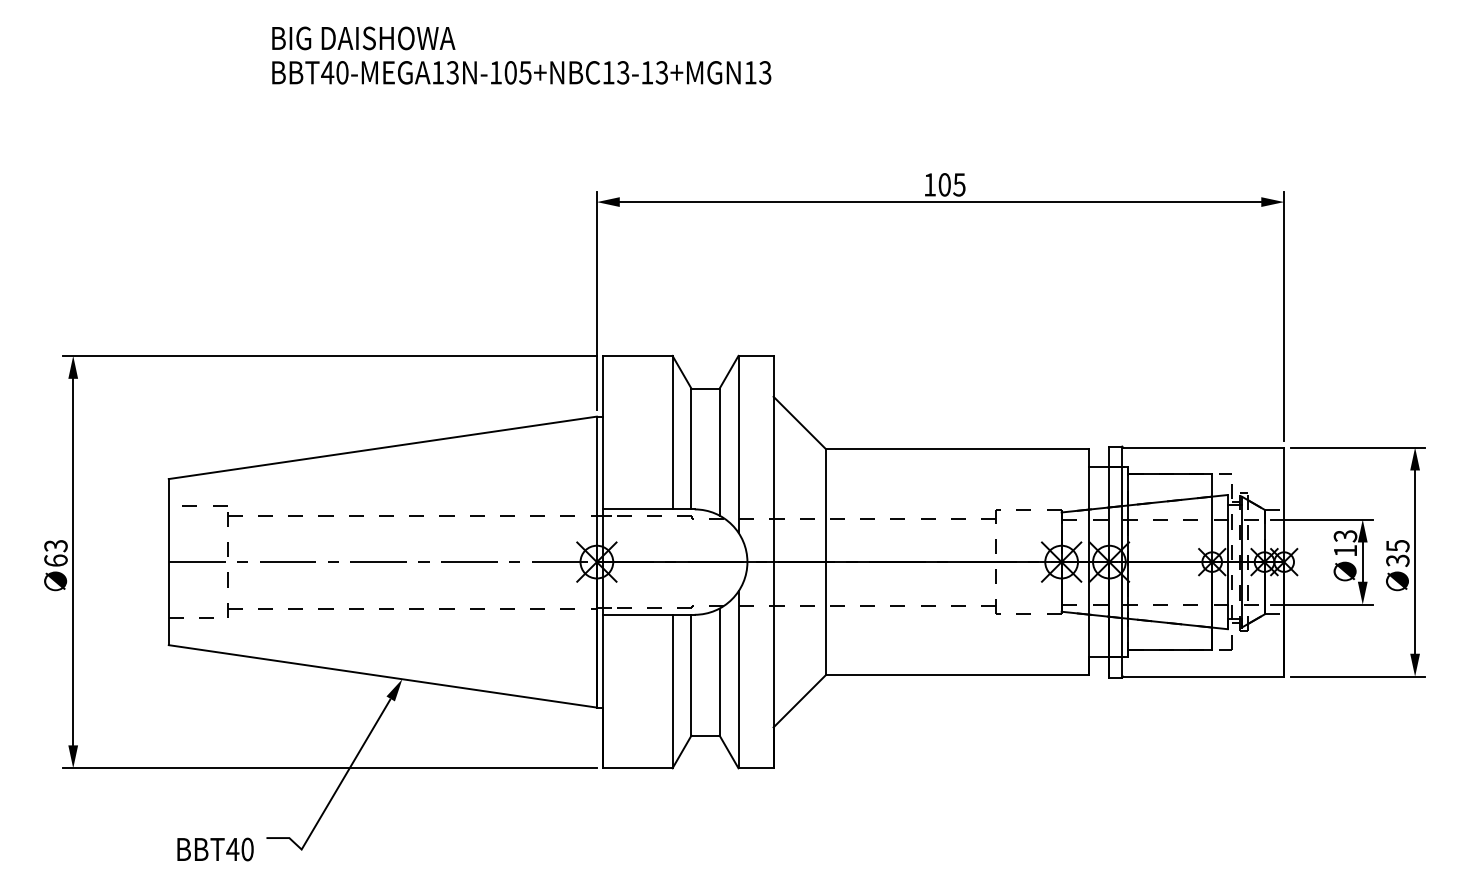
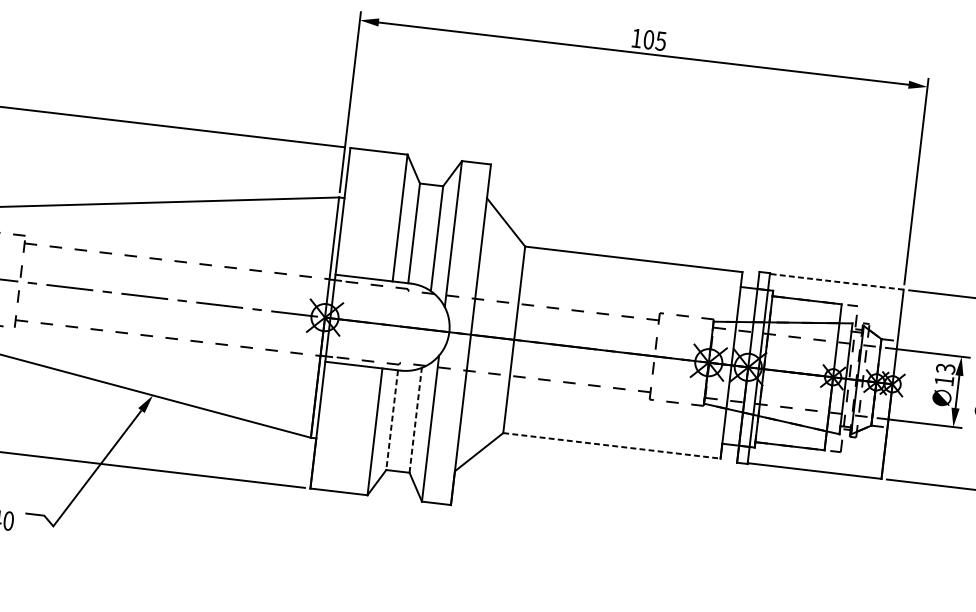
line: (1203, 447) -> (837, 281), solid -> dashed
line: (719, 672) -> (415, 420), solid -> dashed
line: (691, 675) -> (392, 420), solid -> dashed
line: (957, 675) -> (611, 446), solid -> dashed

